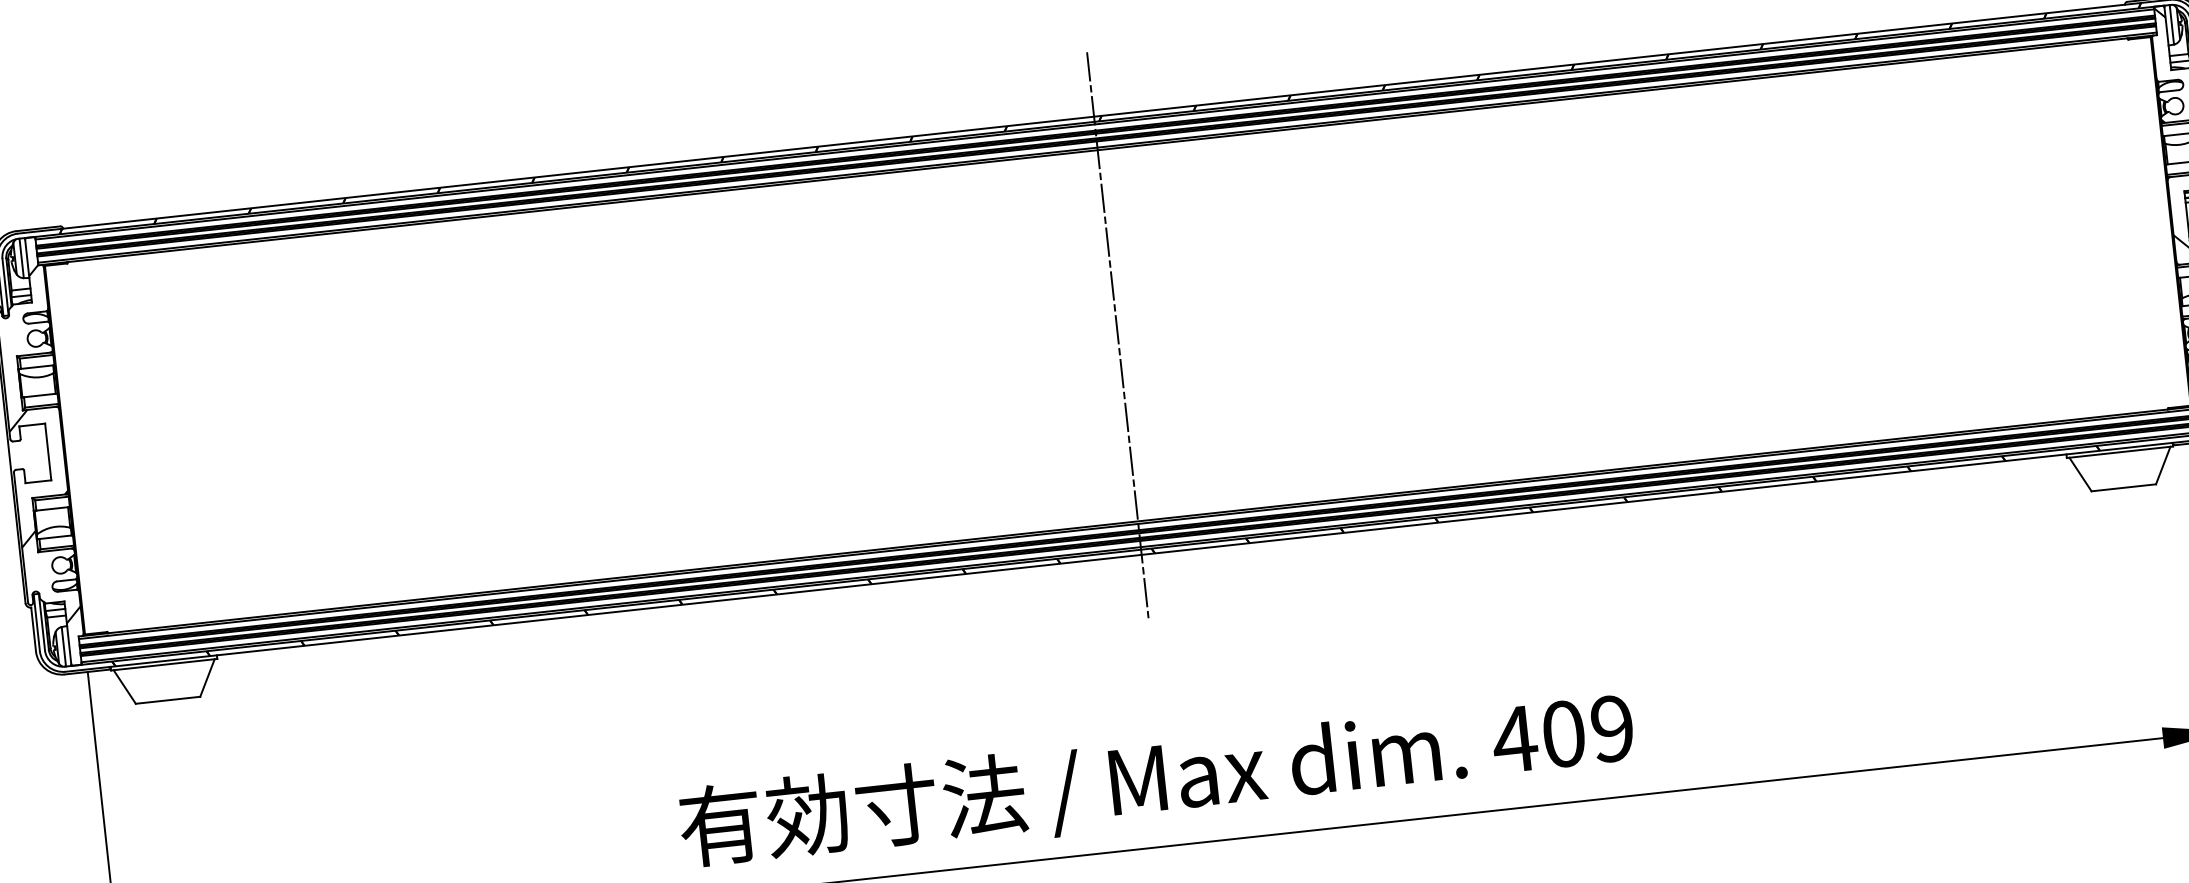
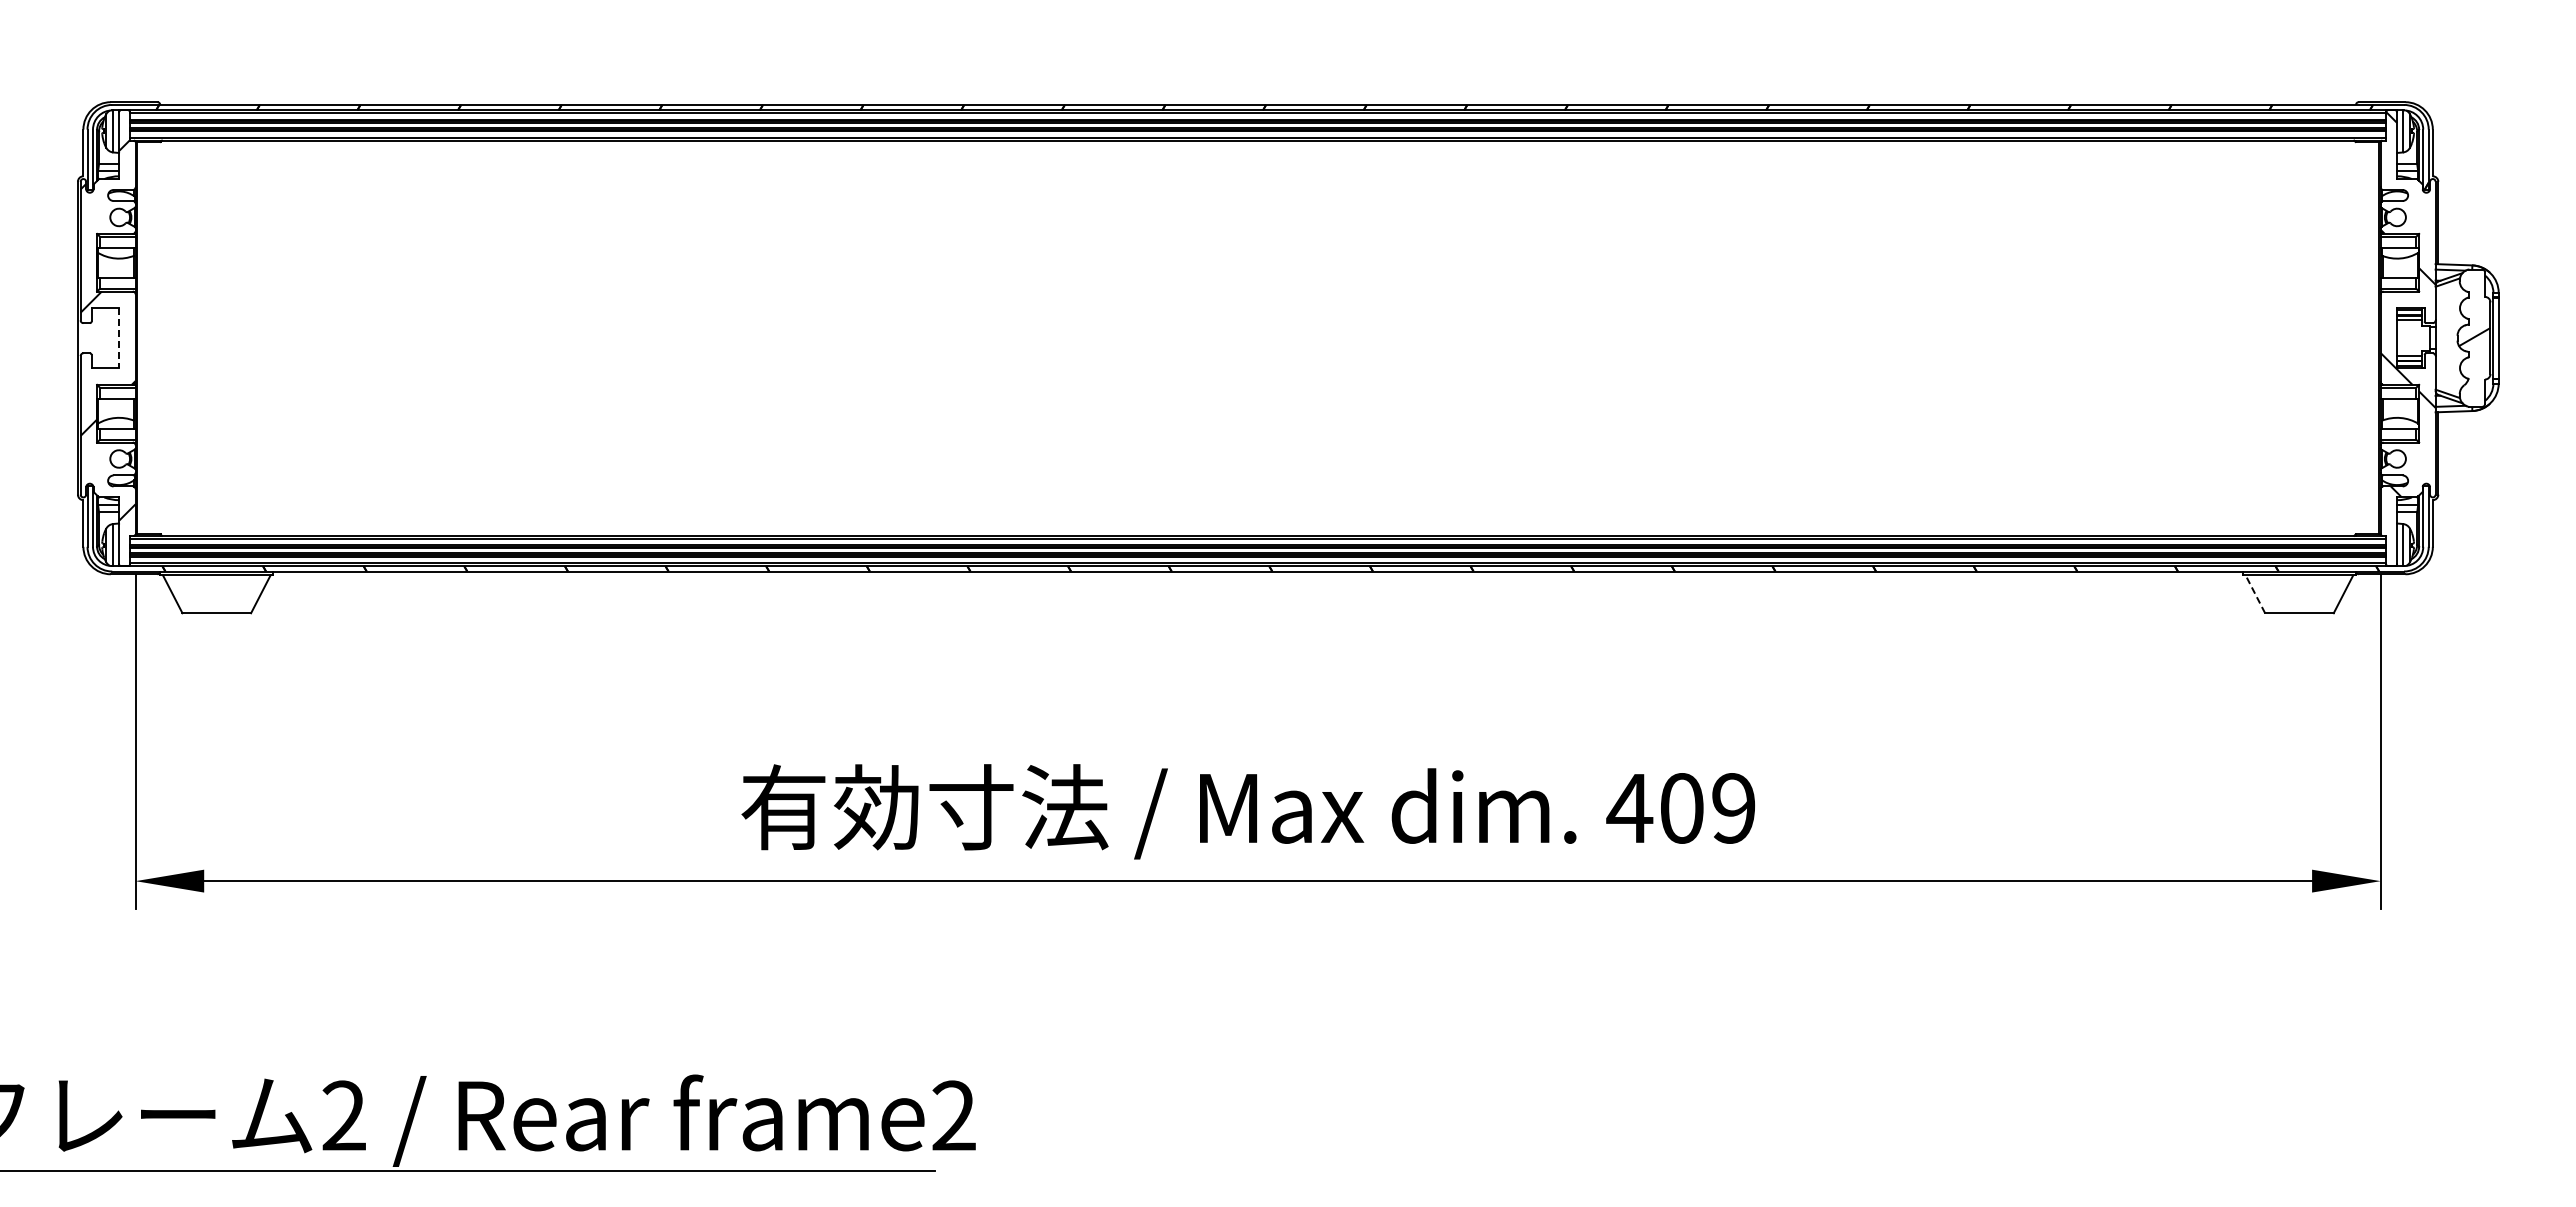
line: (1118, 336) -> (1258, 338), removed
line: (48, 452) -> (119, 338), solid -> dashed
line: (2080, 473) -> (2255, 593), solid -> dashed

